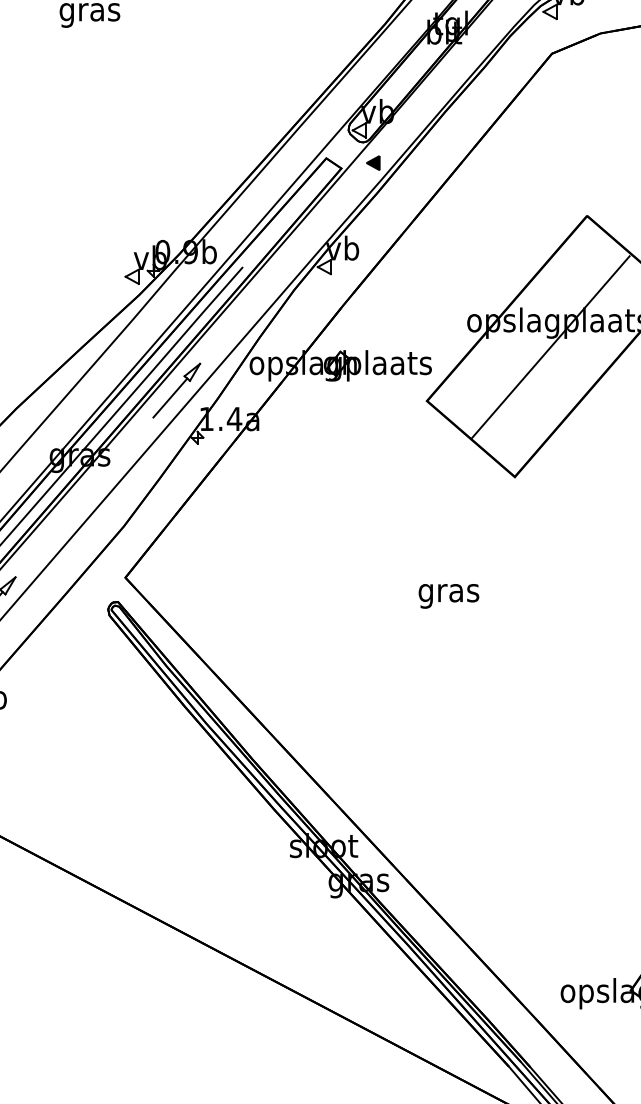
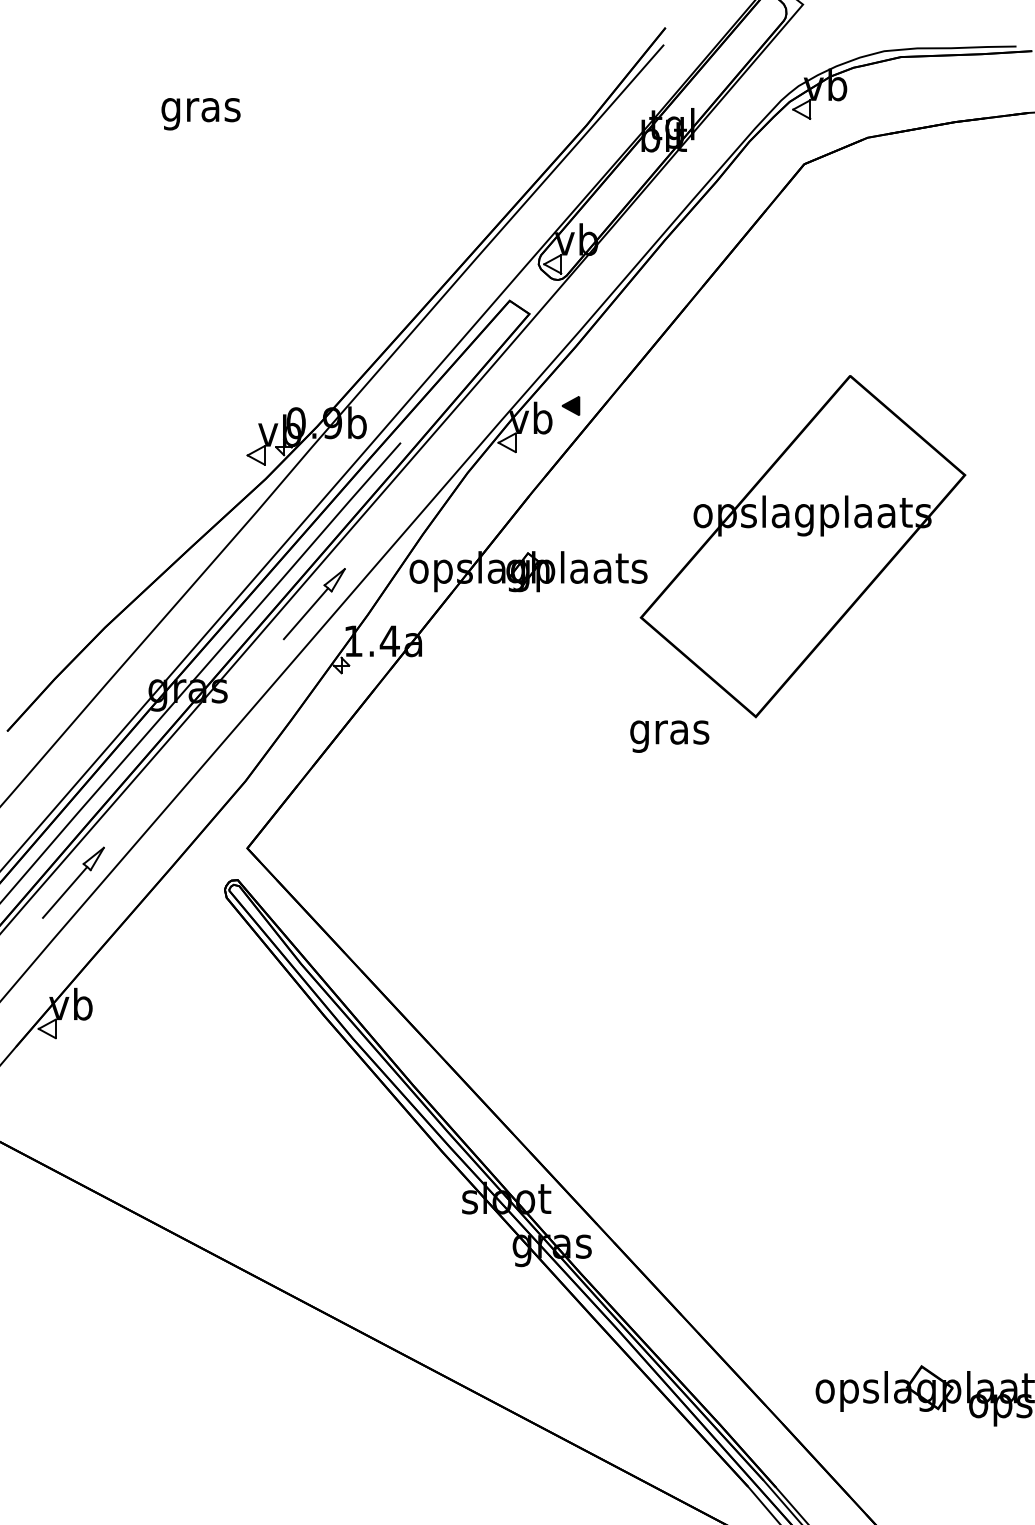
part: (372, 162) -> (570, 405), moved
line: (550, 346) -> (802, 546), removed
text: (448, 596) -> (669, 736), moved

